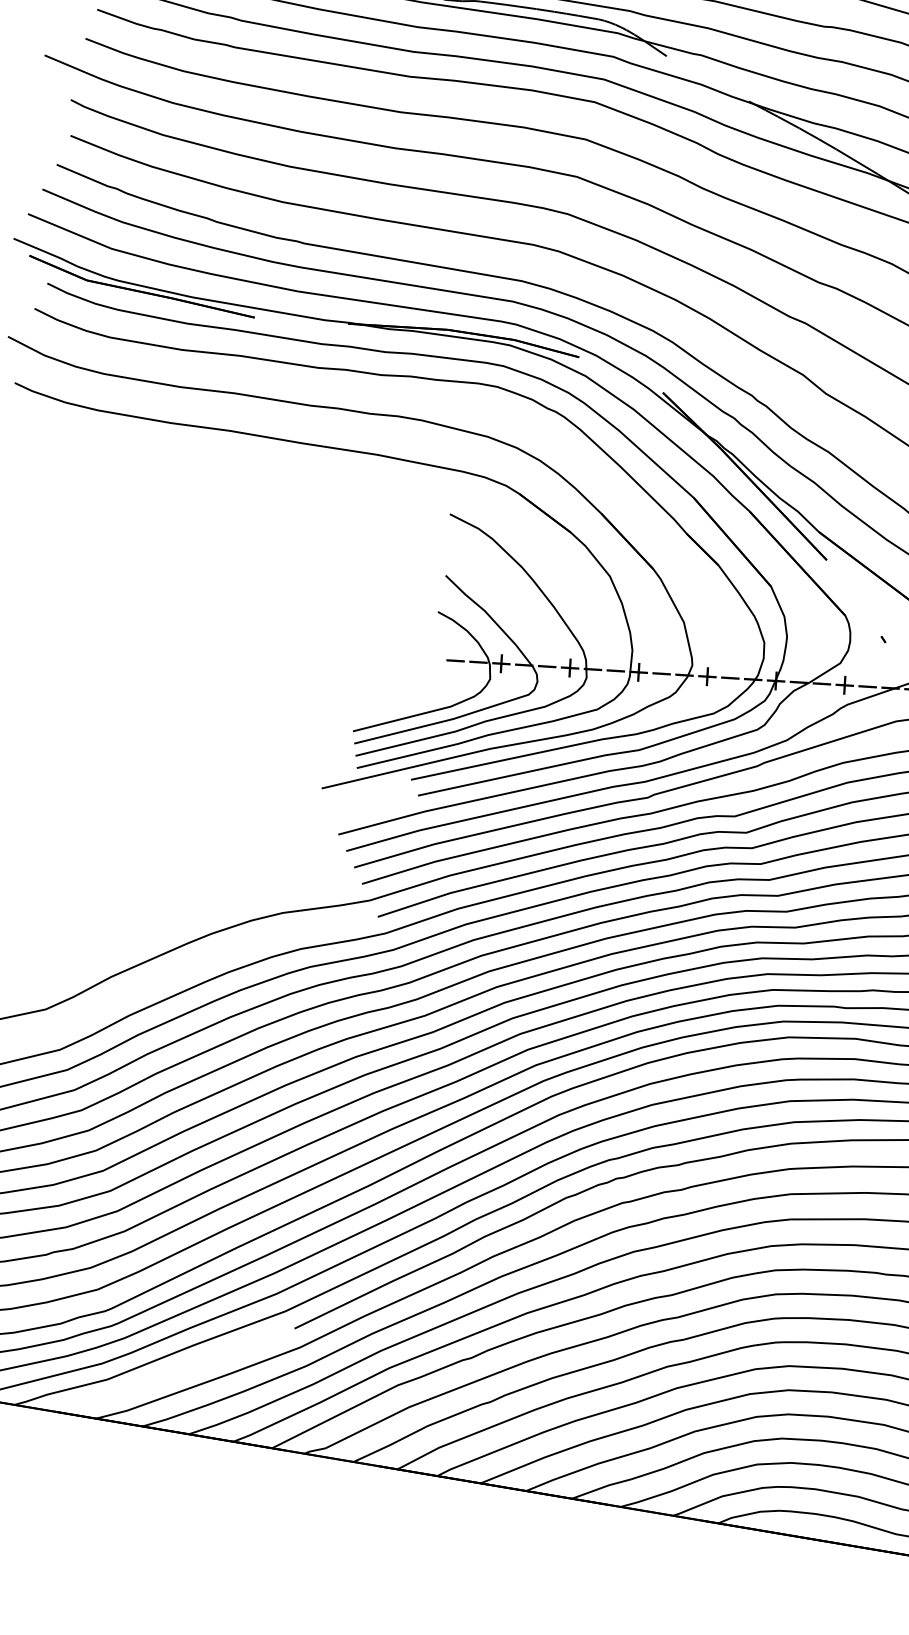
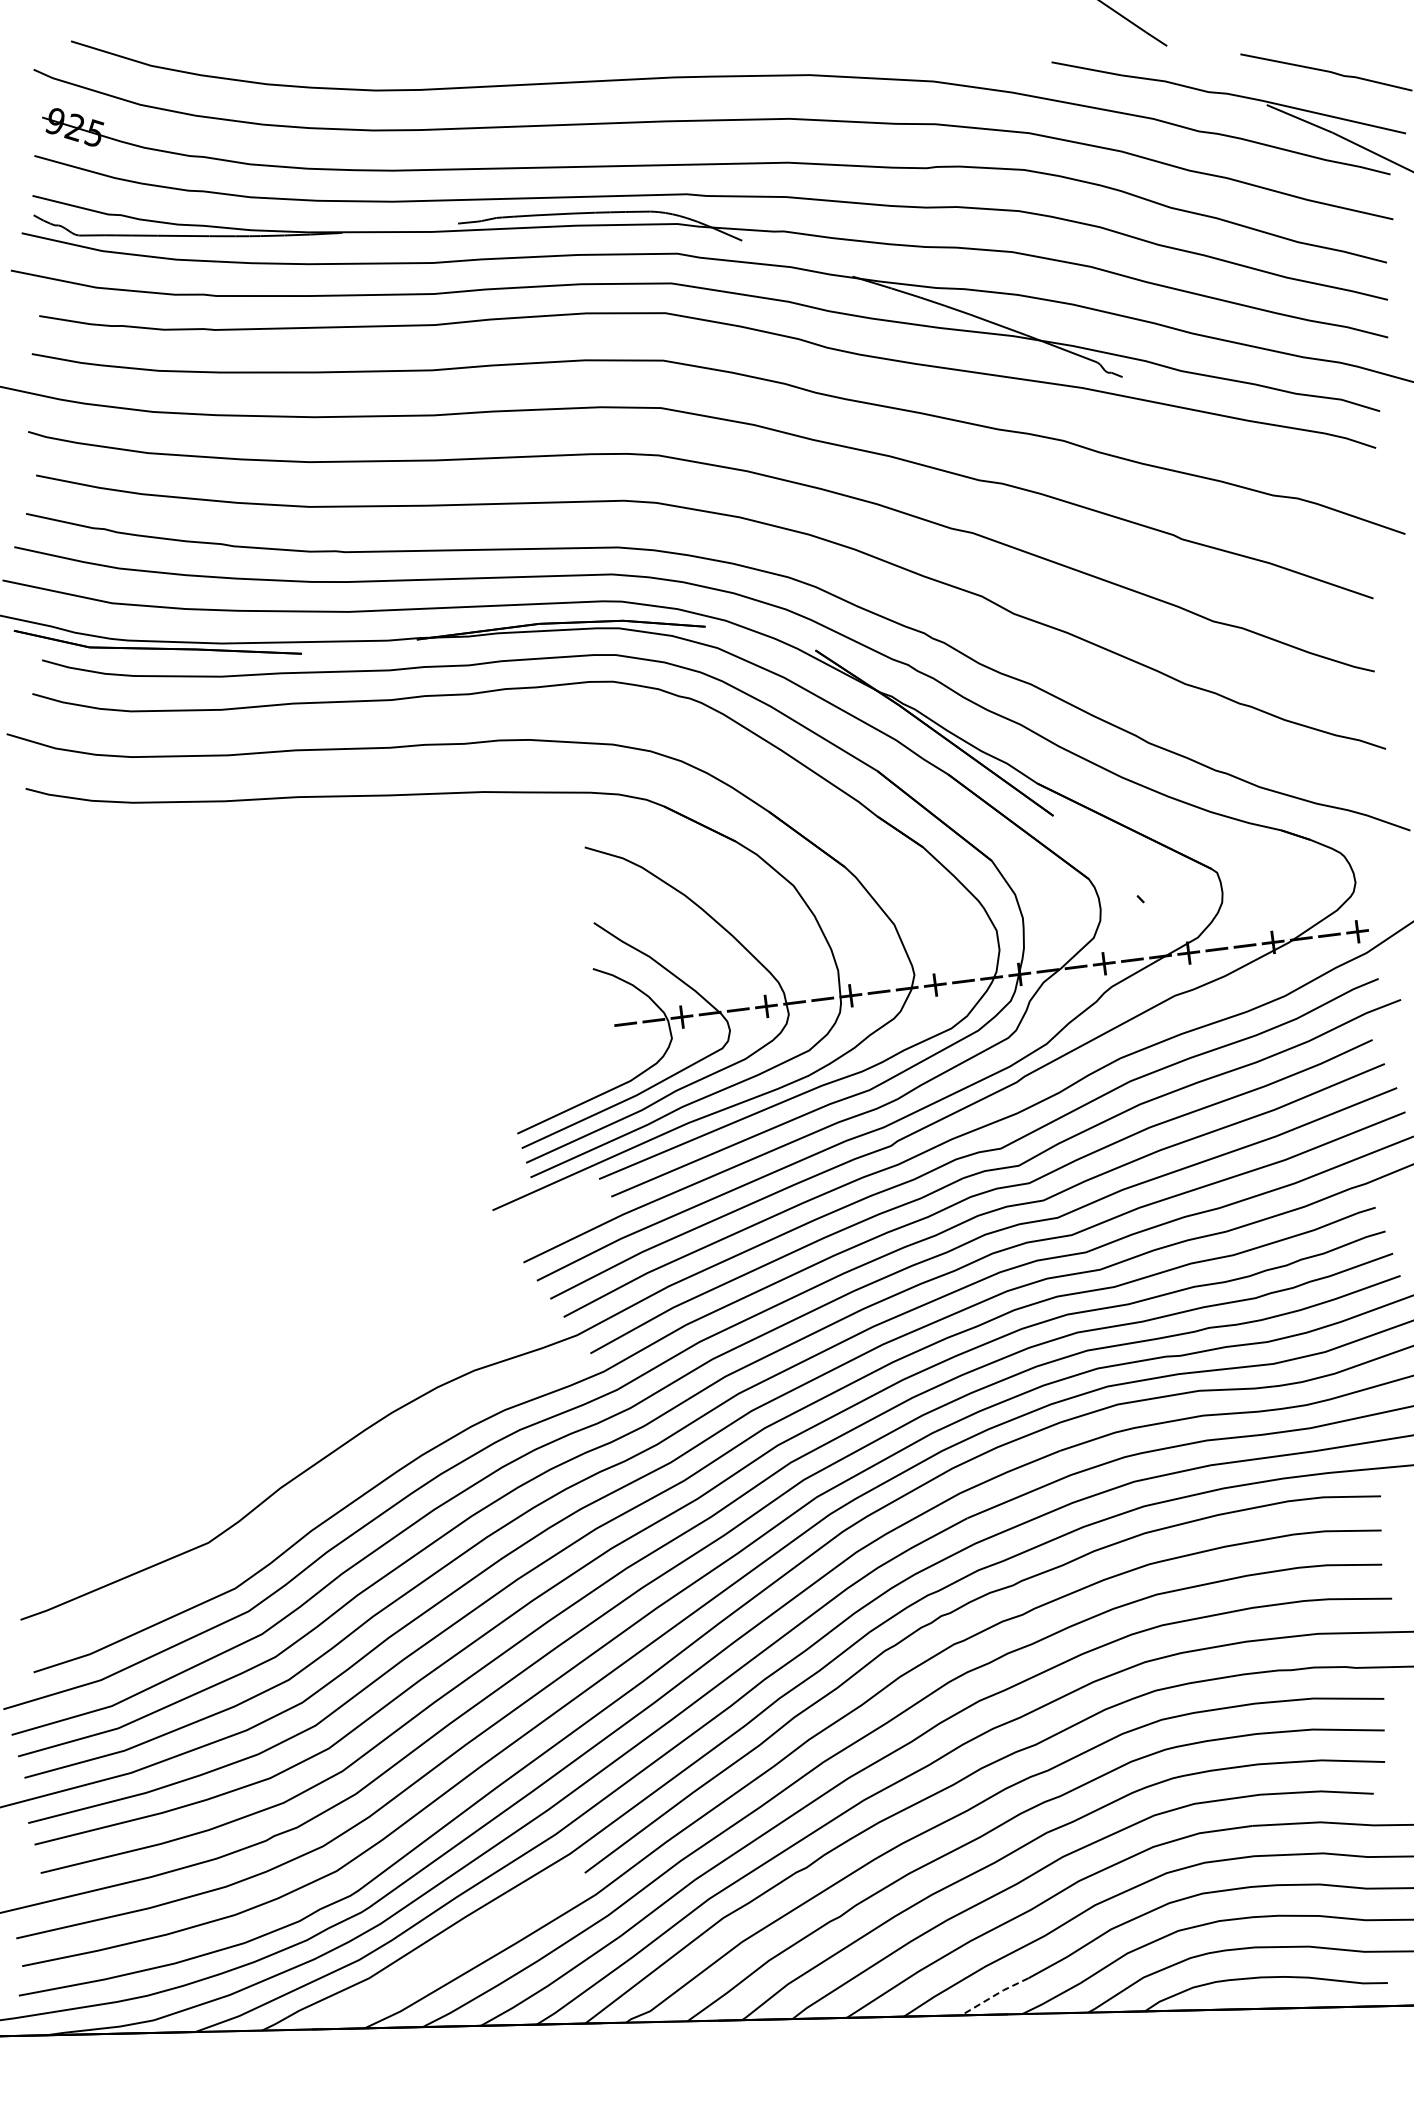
line: (601, 1487) -> (994, 1995), solid -> dashed

